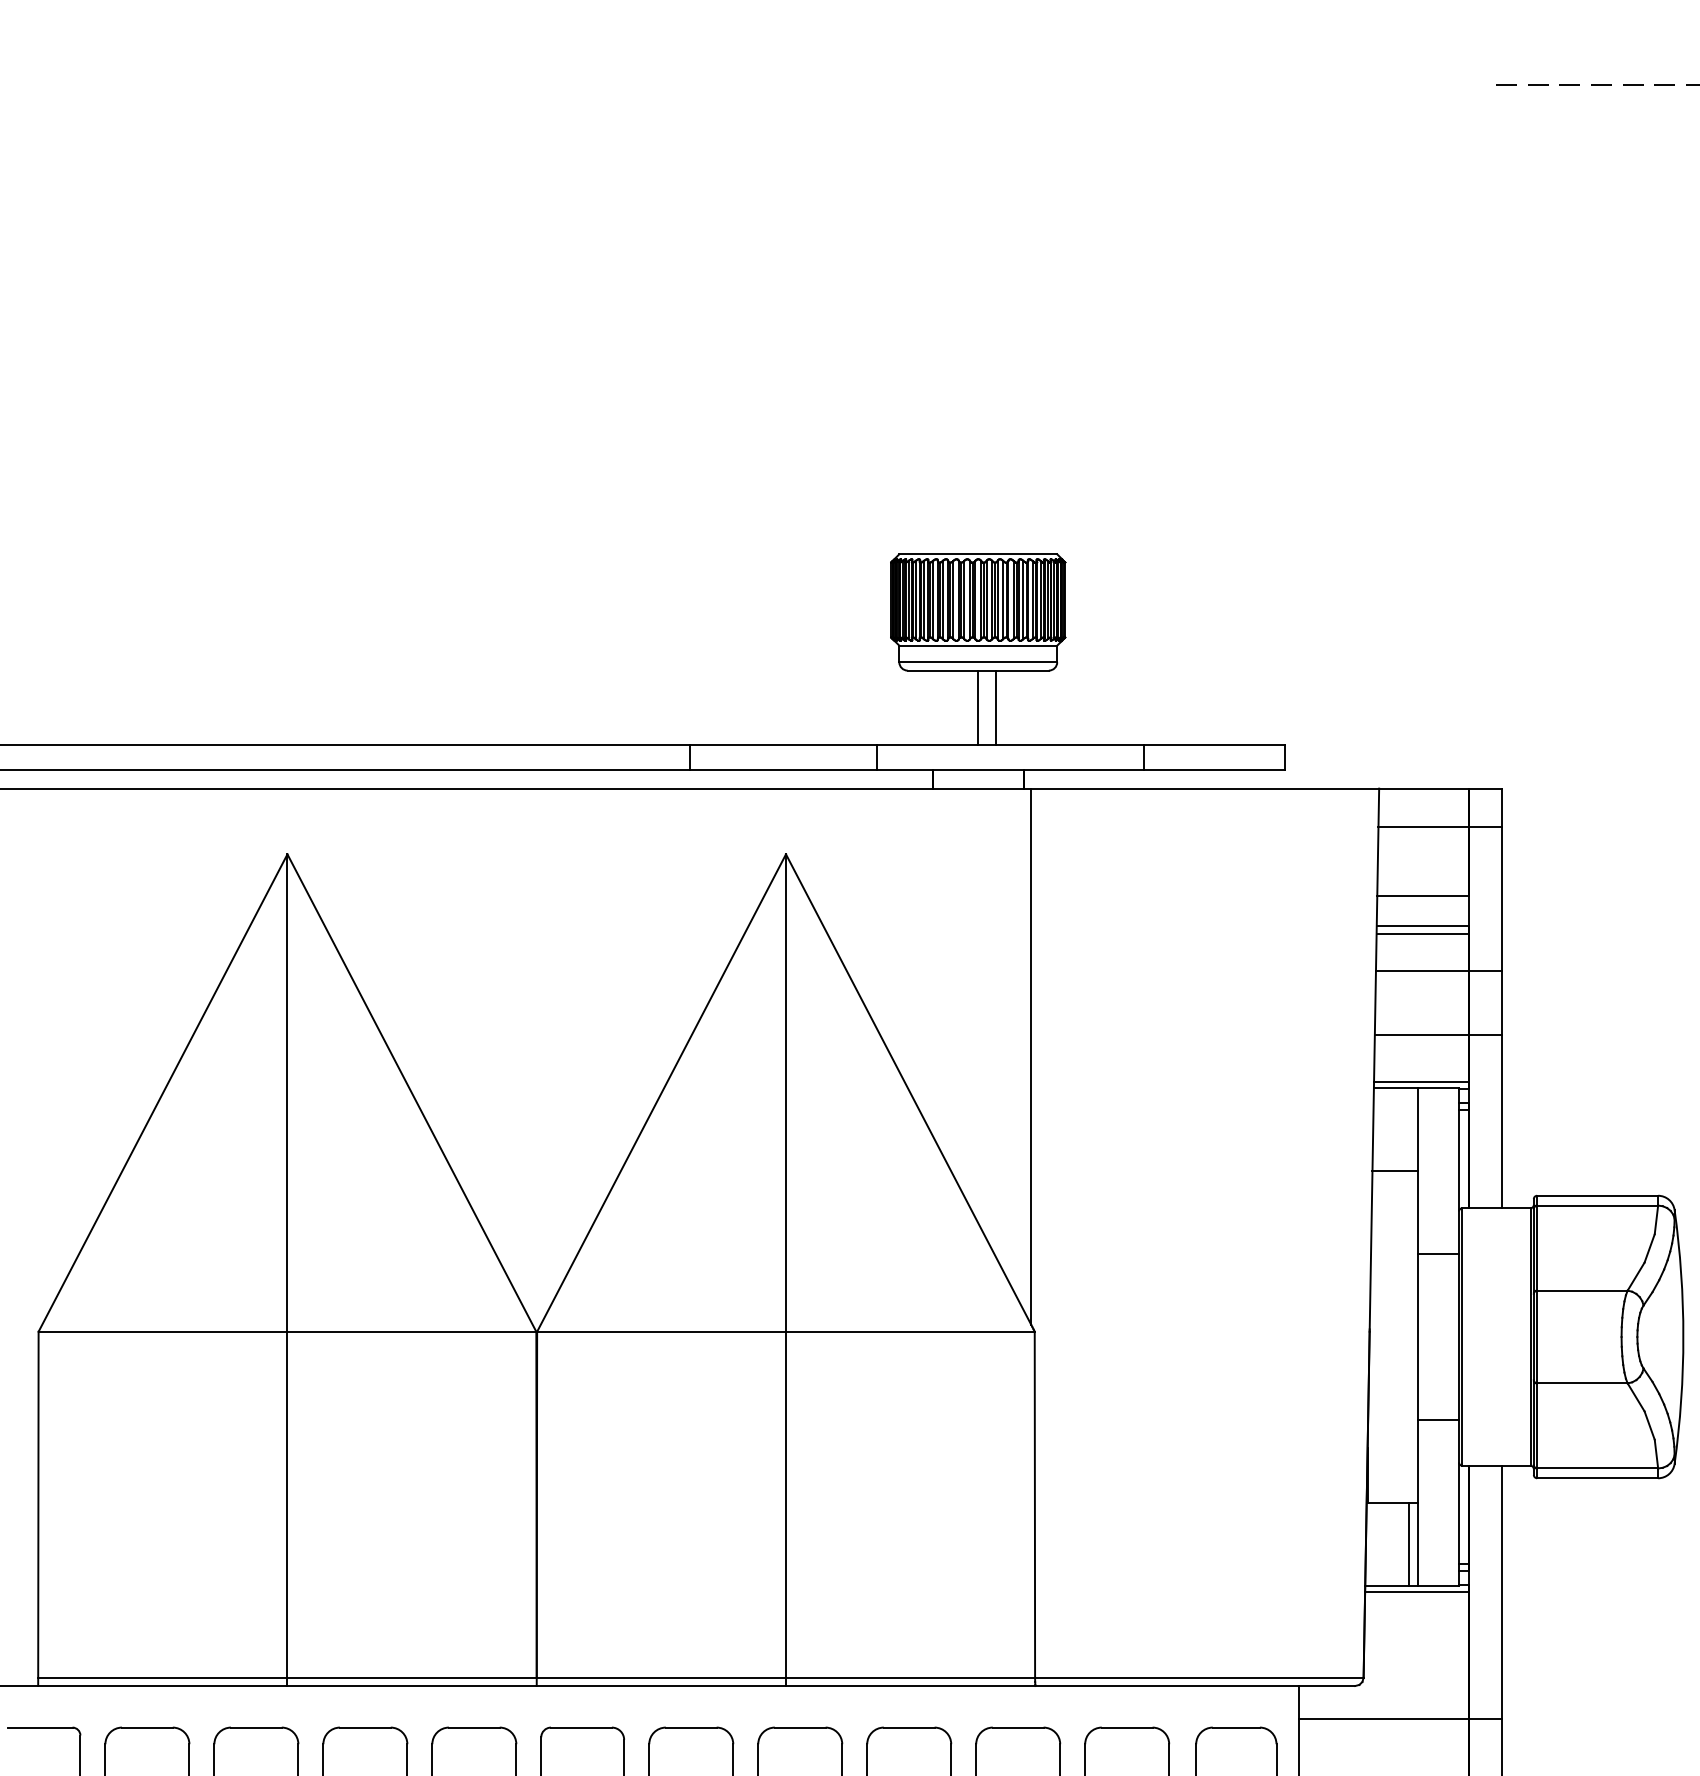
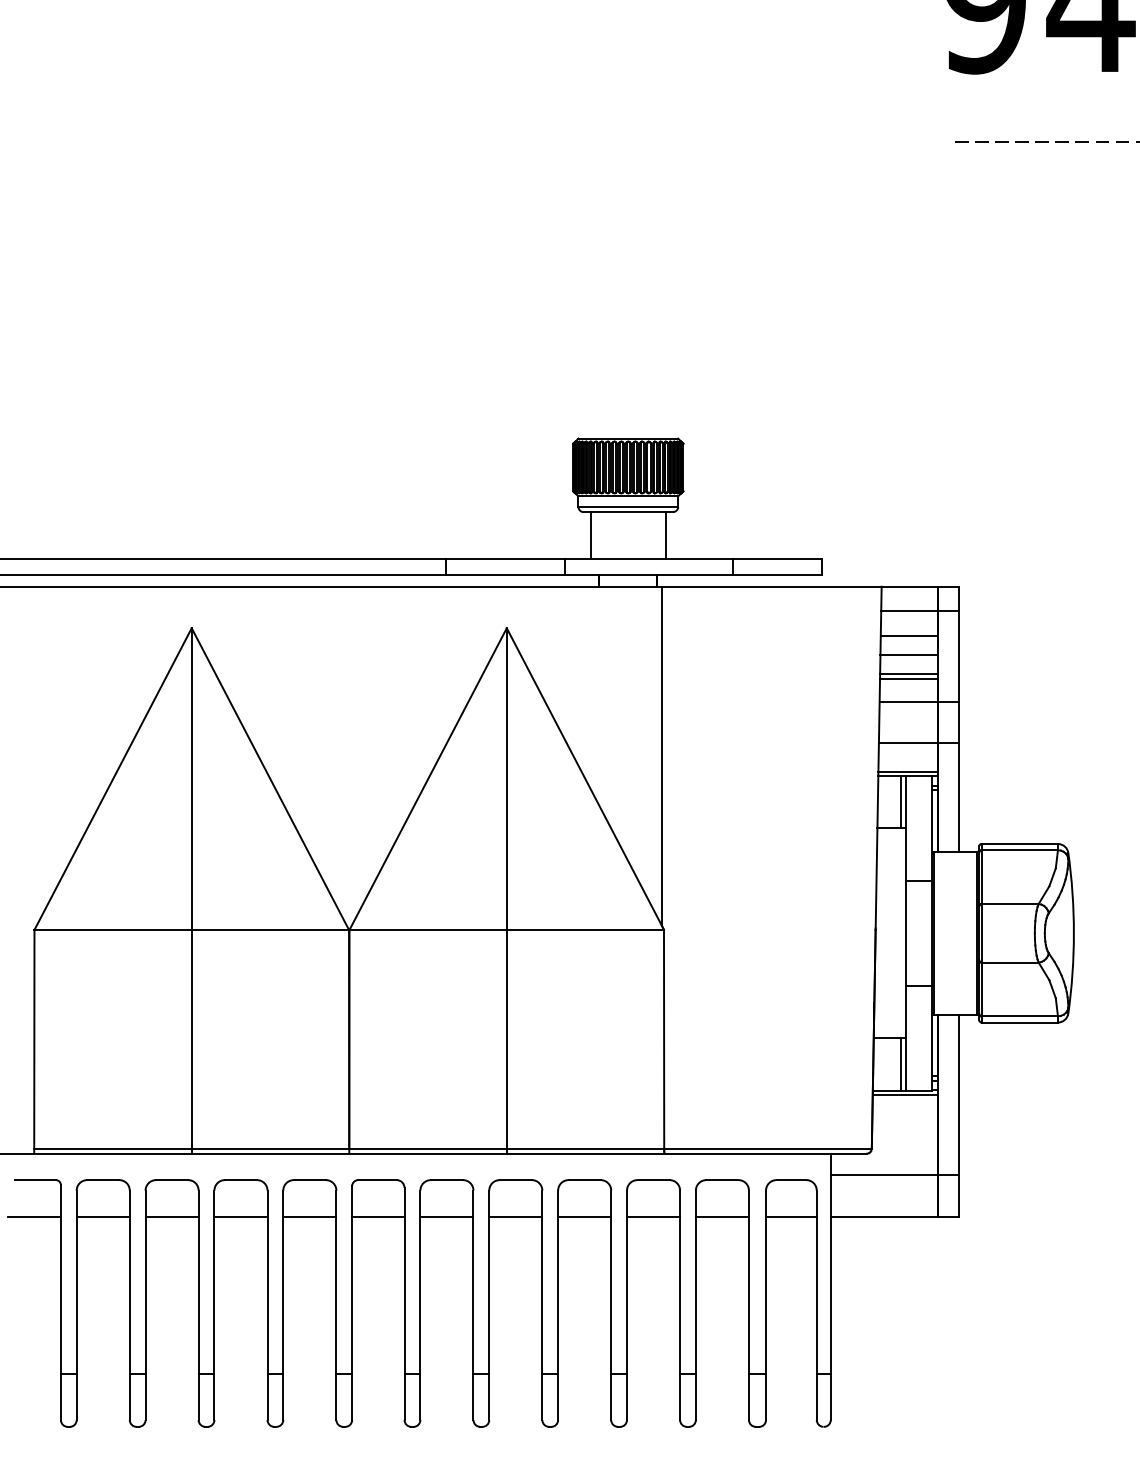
line: (978, 707) -> (666, 535), moved
line: (995, 707) -> (590, 535), moved
line: (1423, 865) -> (909, 635), added
line: (1408, 1128) -> (900, 801), added

